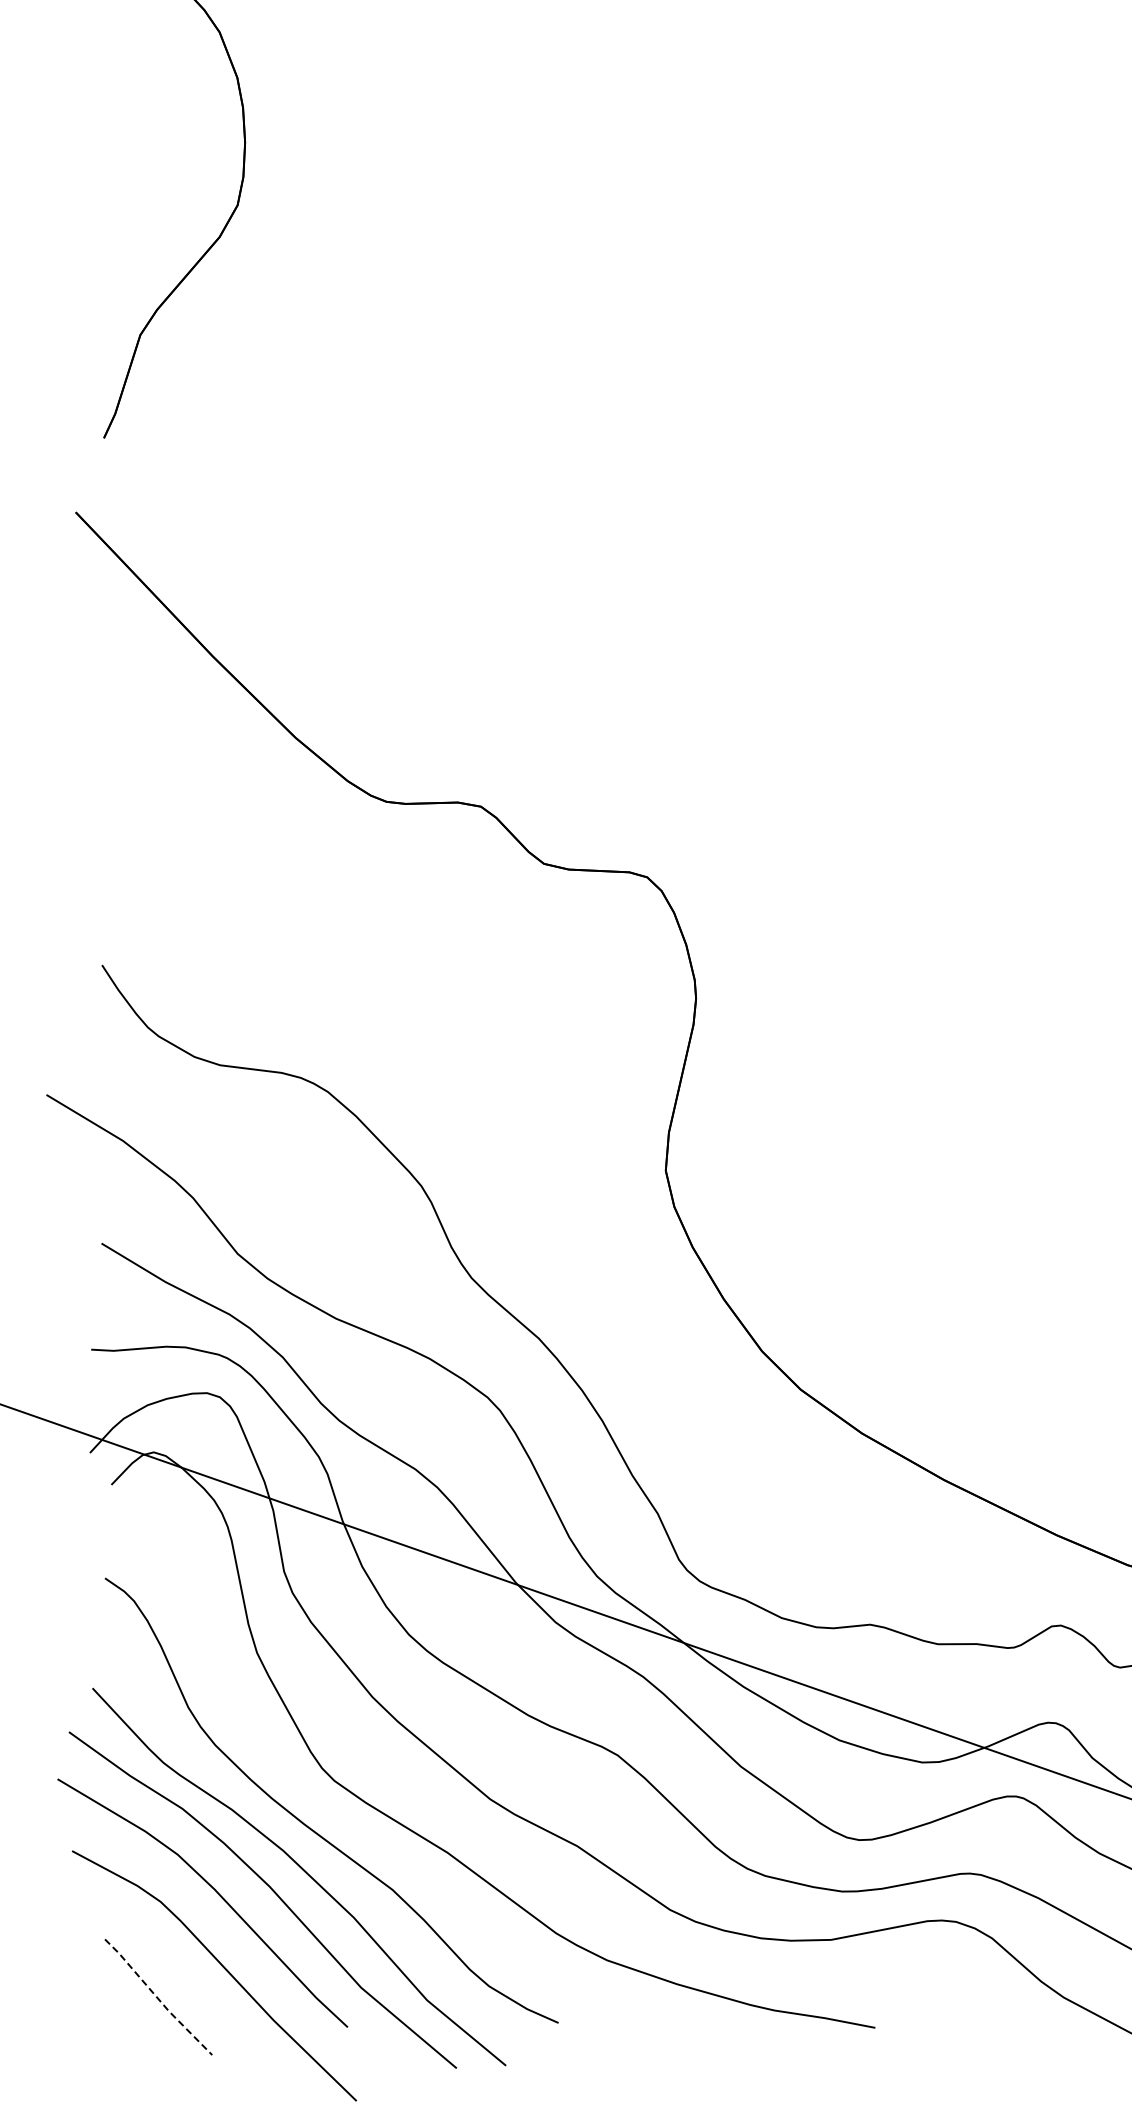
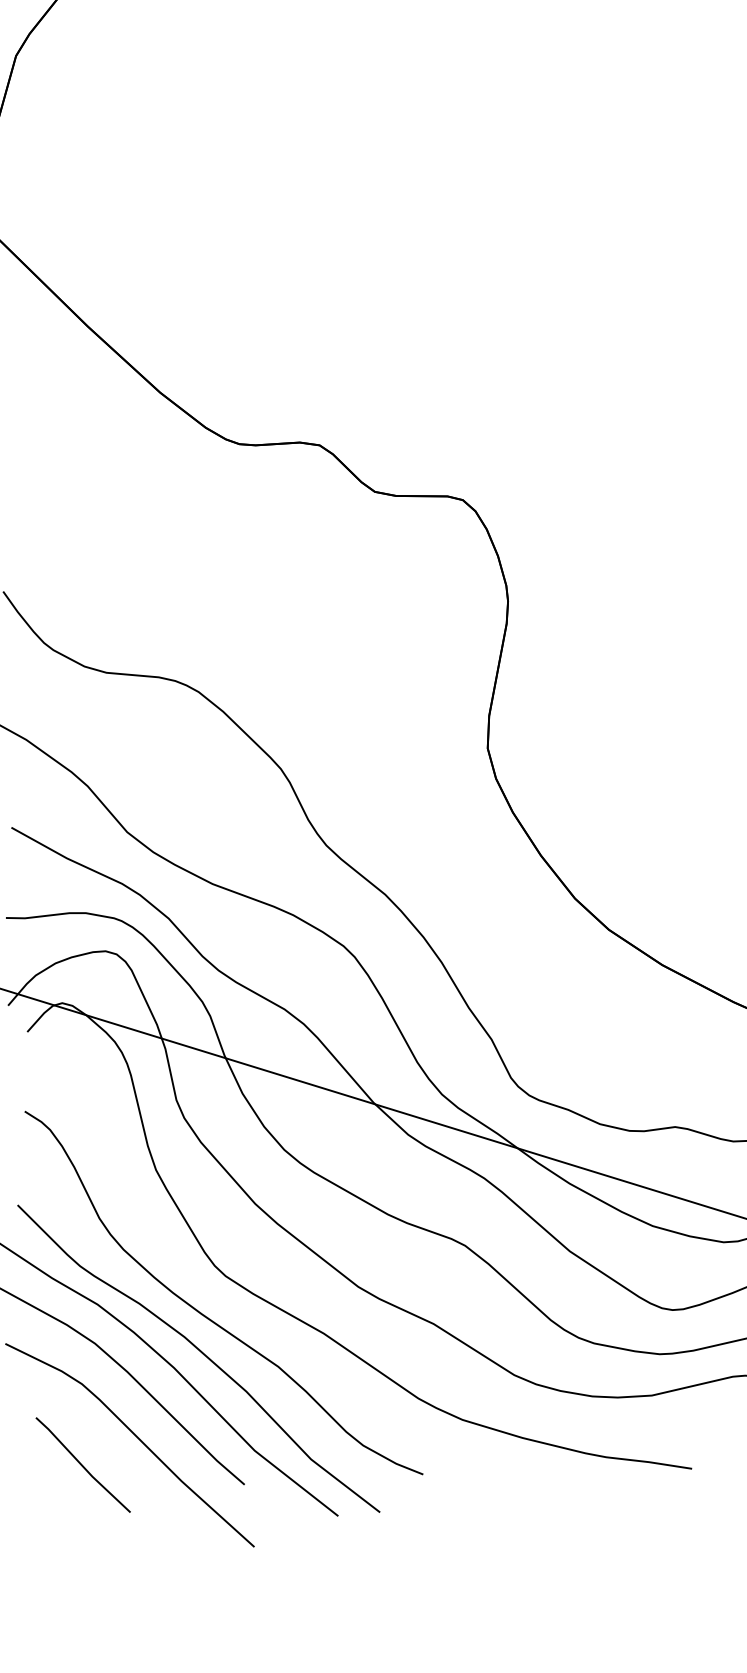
line: (157, 1997) -> (82, 1465), dashed -> solid

